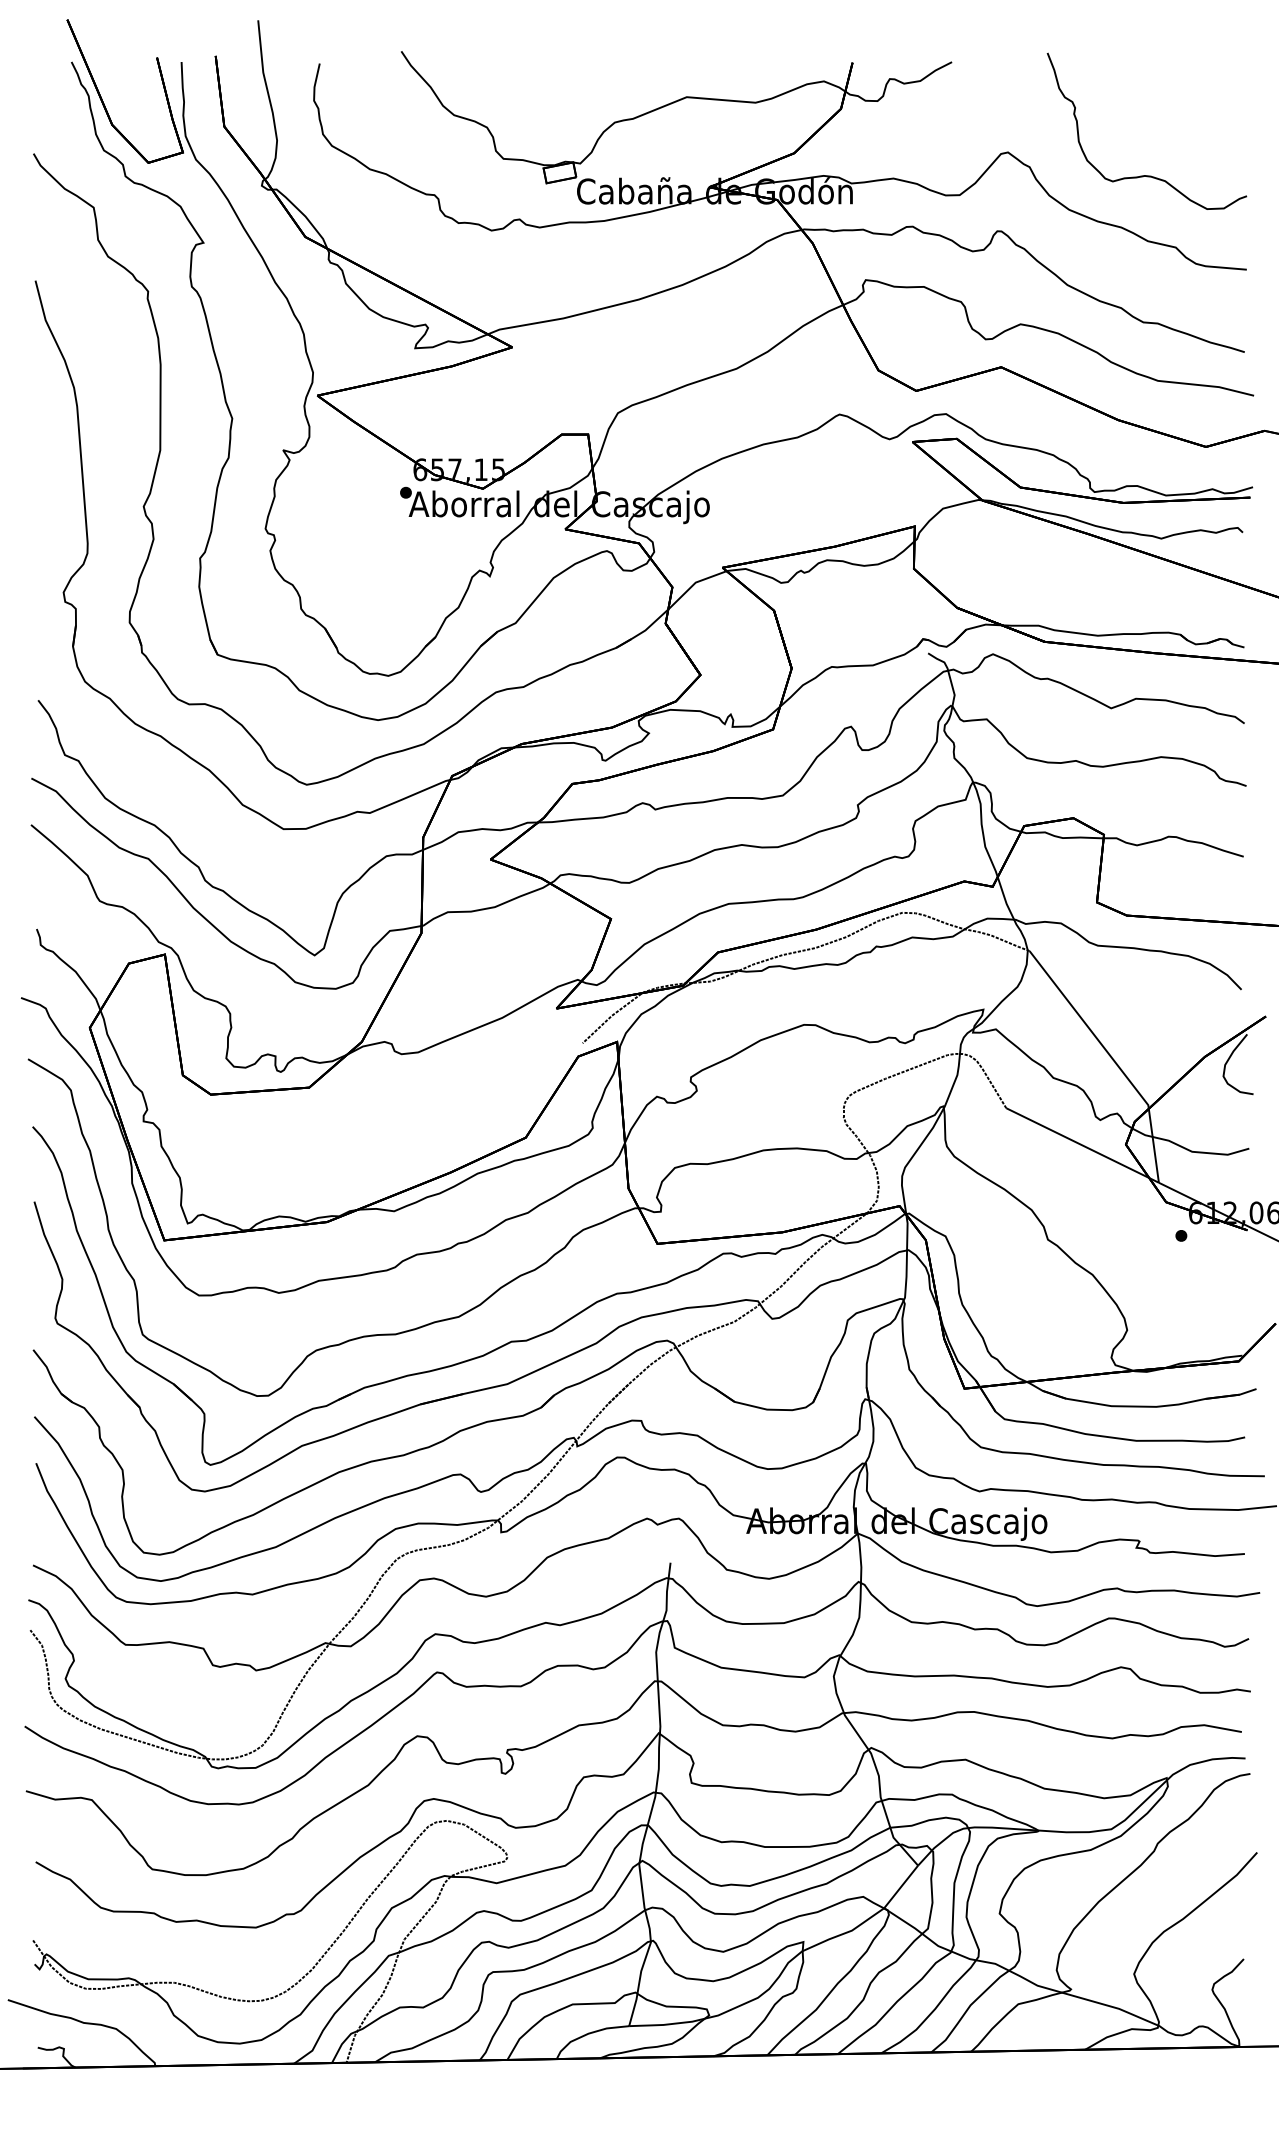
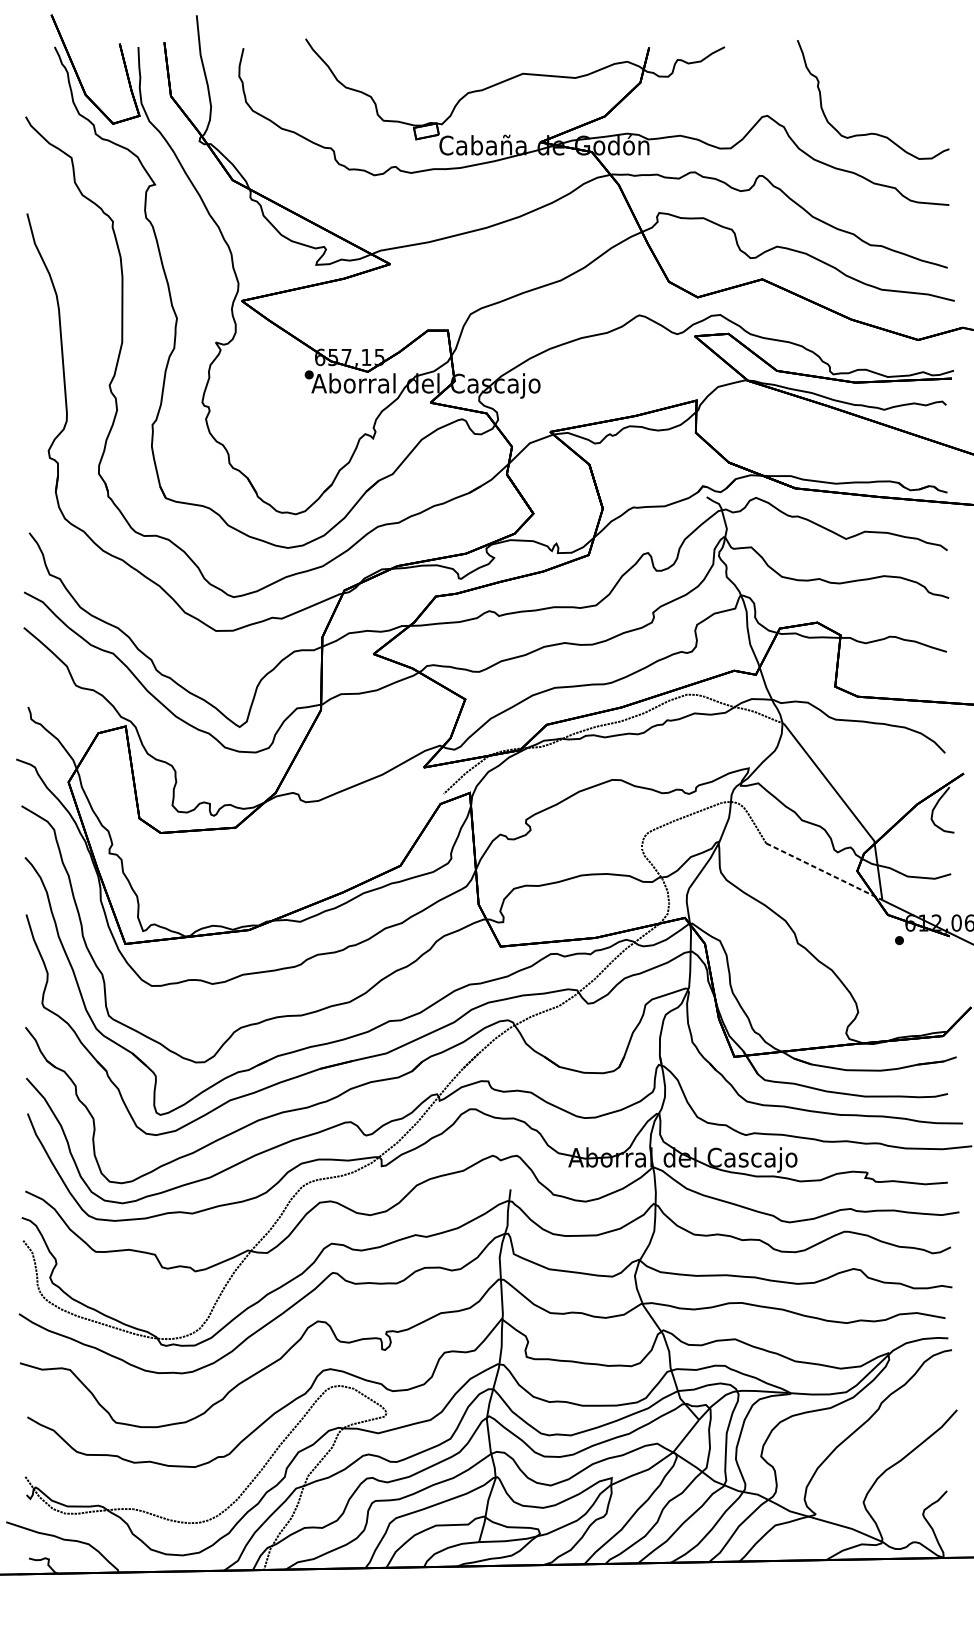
line: (1082, 1145) -> (824, 871), solid -> dashed

